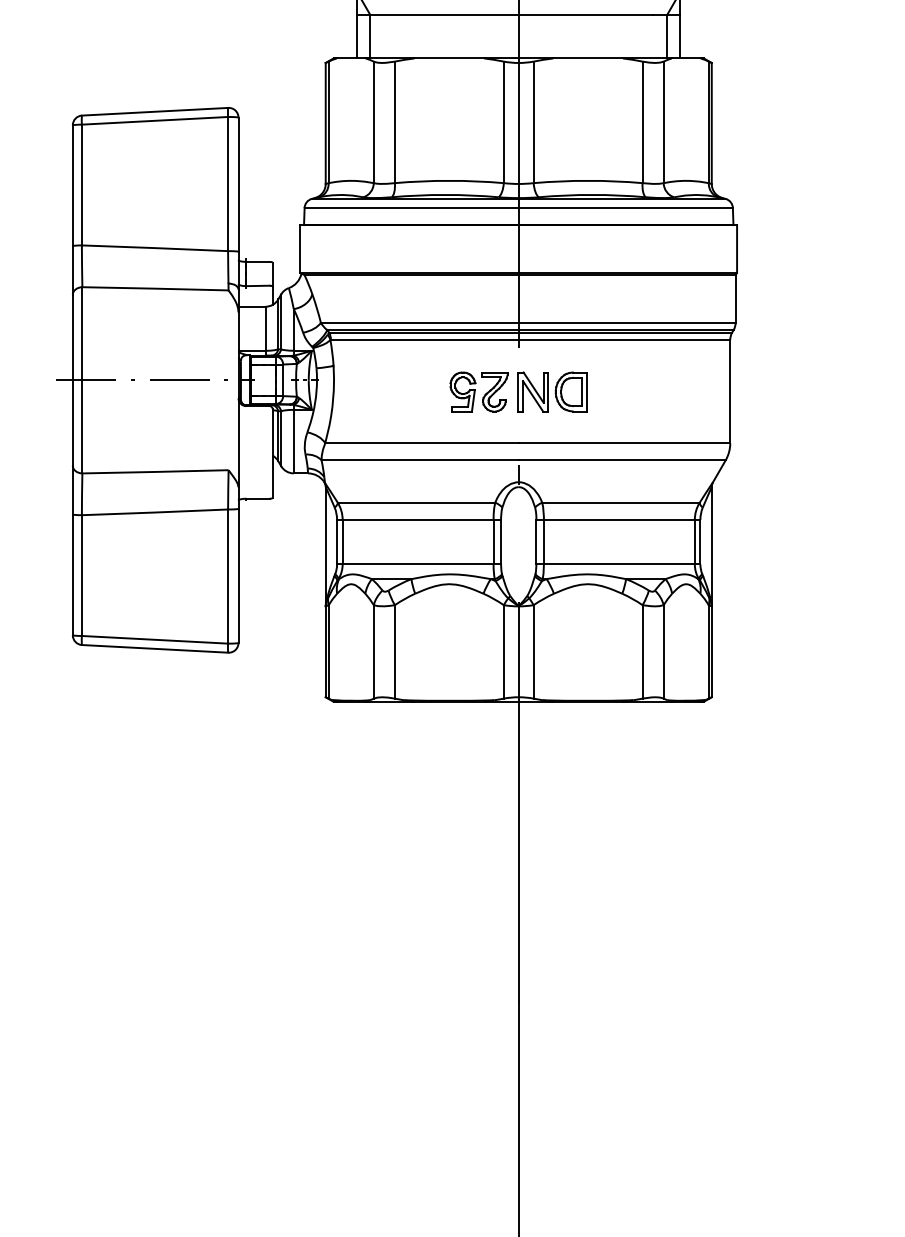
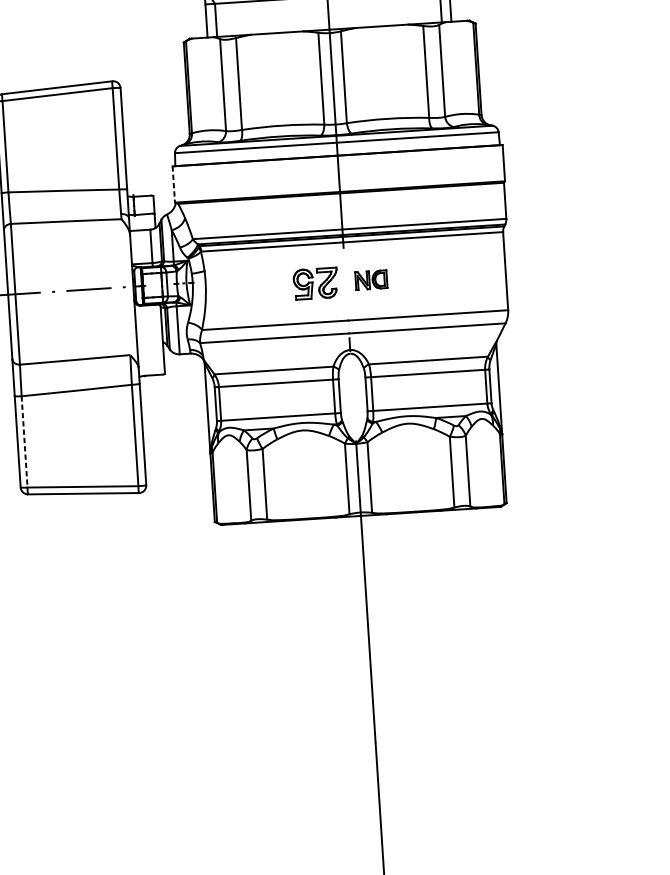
line: (300, 249) -> (173, 184), solid -> dashed
part: (552, 391) -> (371, 279), size x0.6
line: (81, 576) -> (24, 442), solid -> dashed

